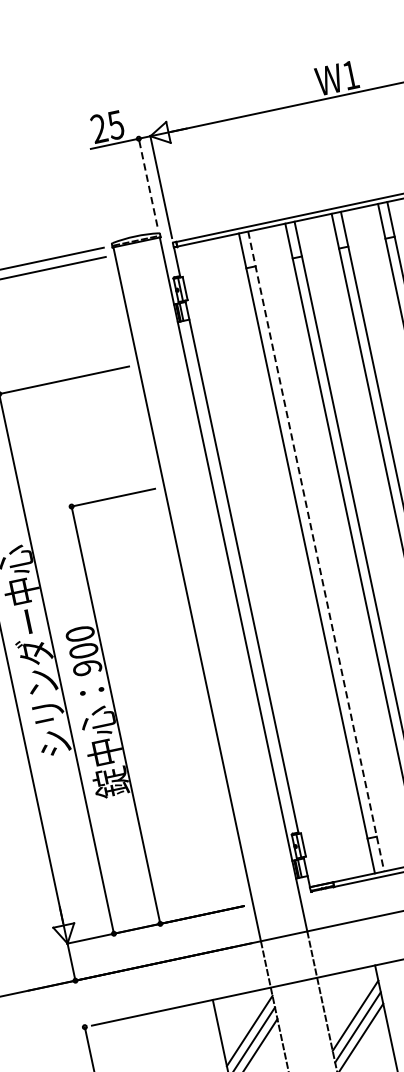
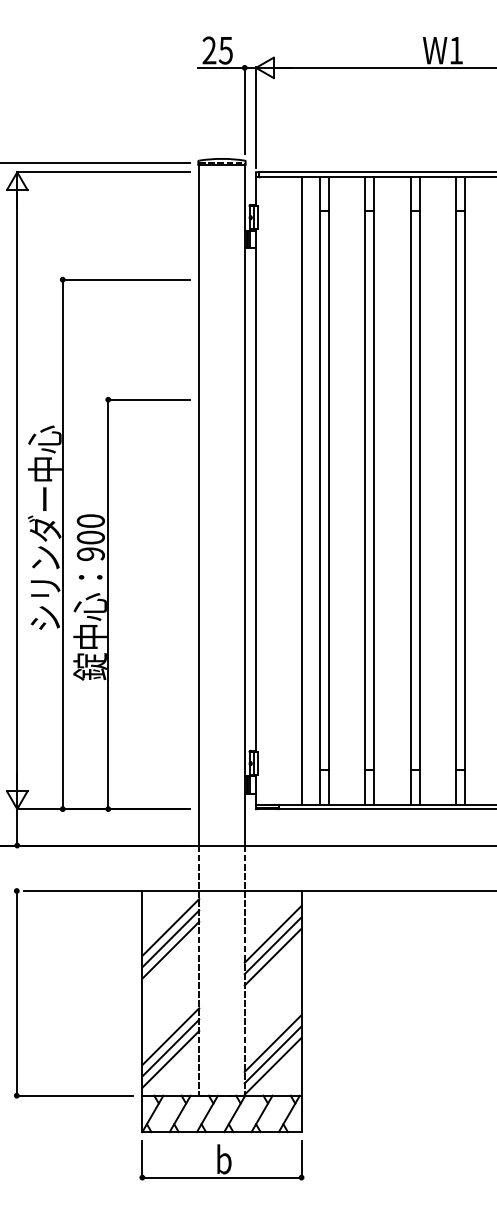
line: (147, 182) -> (244, 110), dashed -> solid
line: (315, 551) -> (328, 490), dashed -> solid
line: (288, 557) -> (301, 490), added

